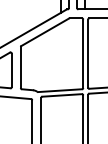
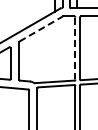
line: (45, 32) -> (41, 29), solid -> dashed
line: (83, 53) -> (75, 48), solid -> dashed

